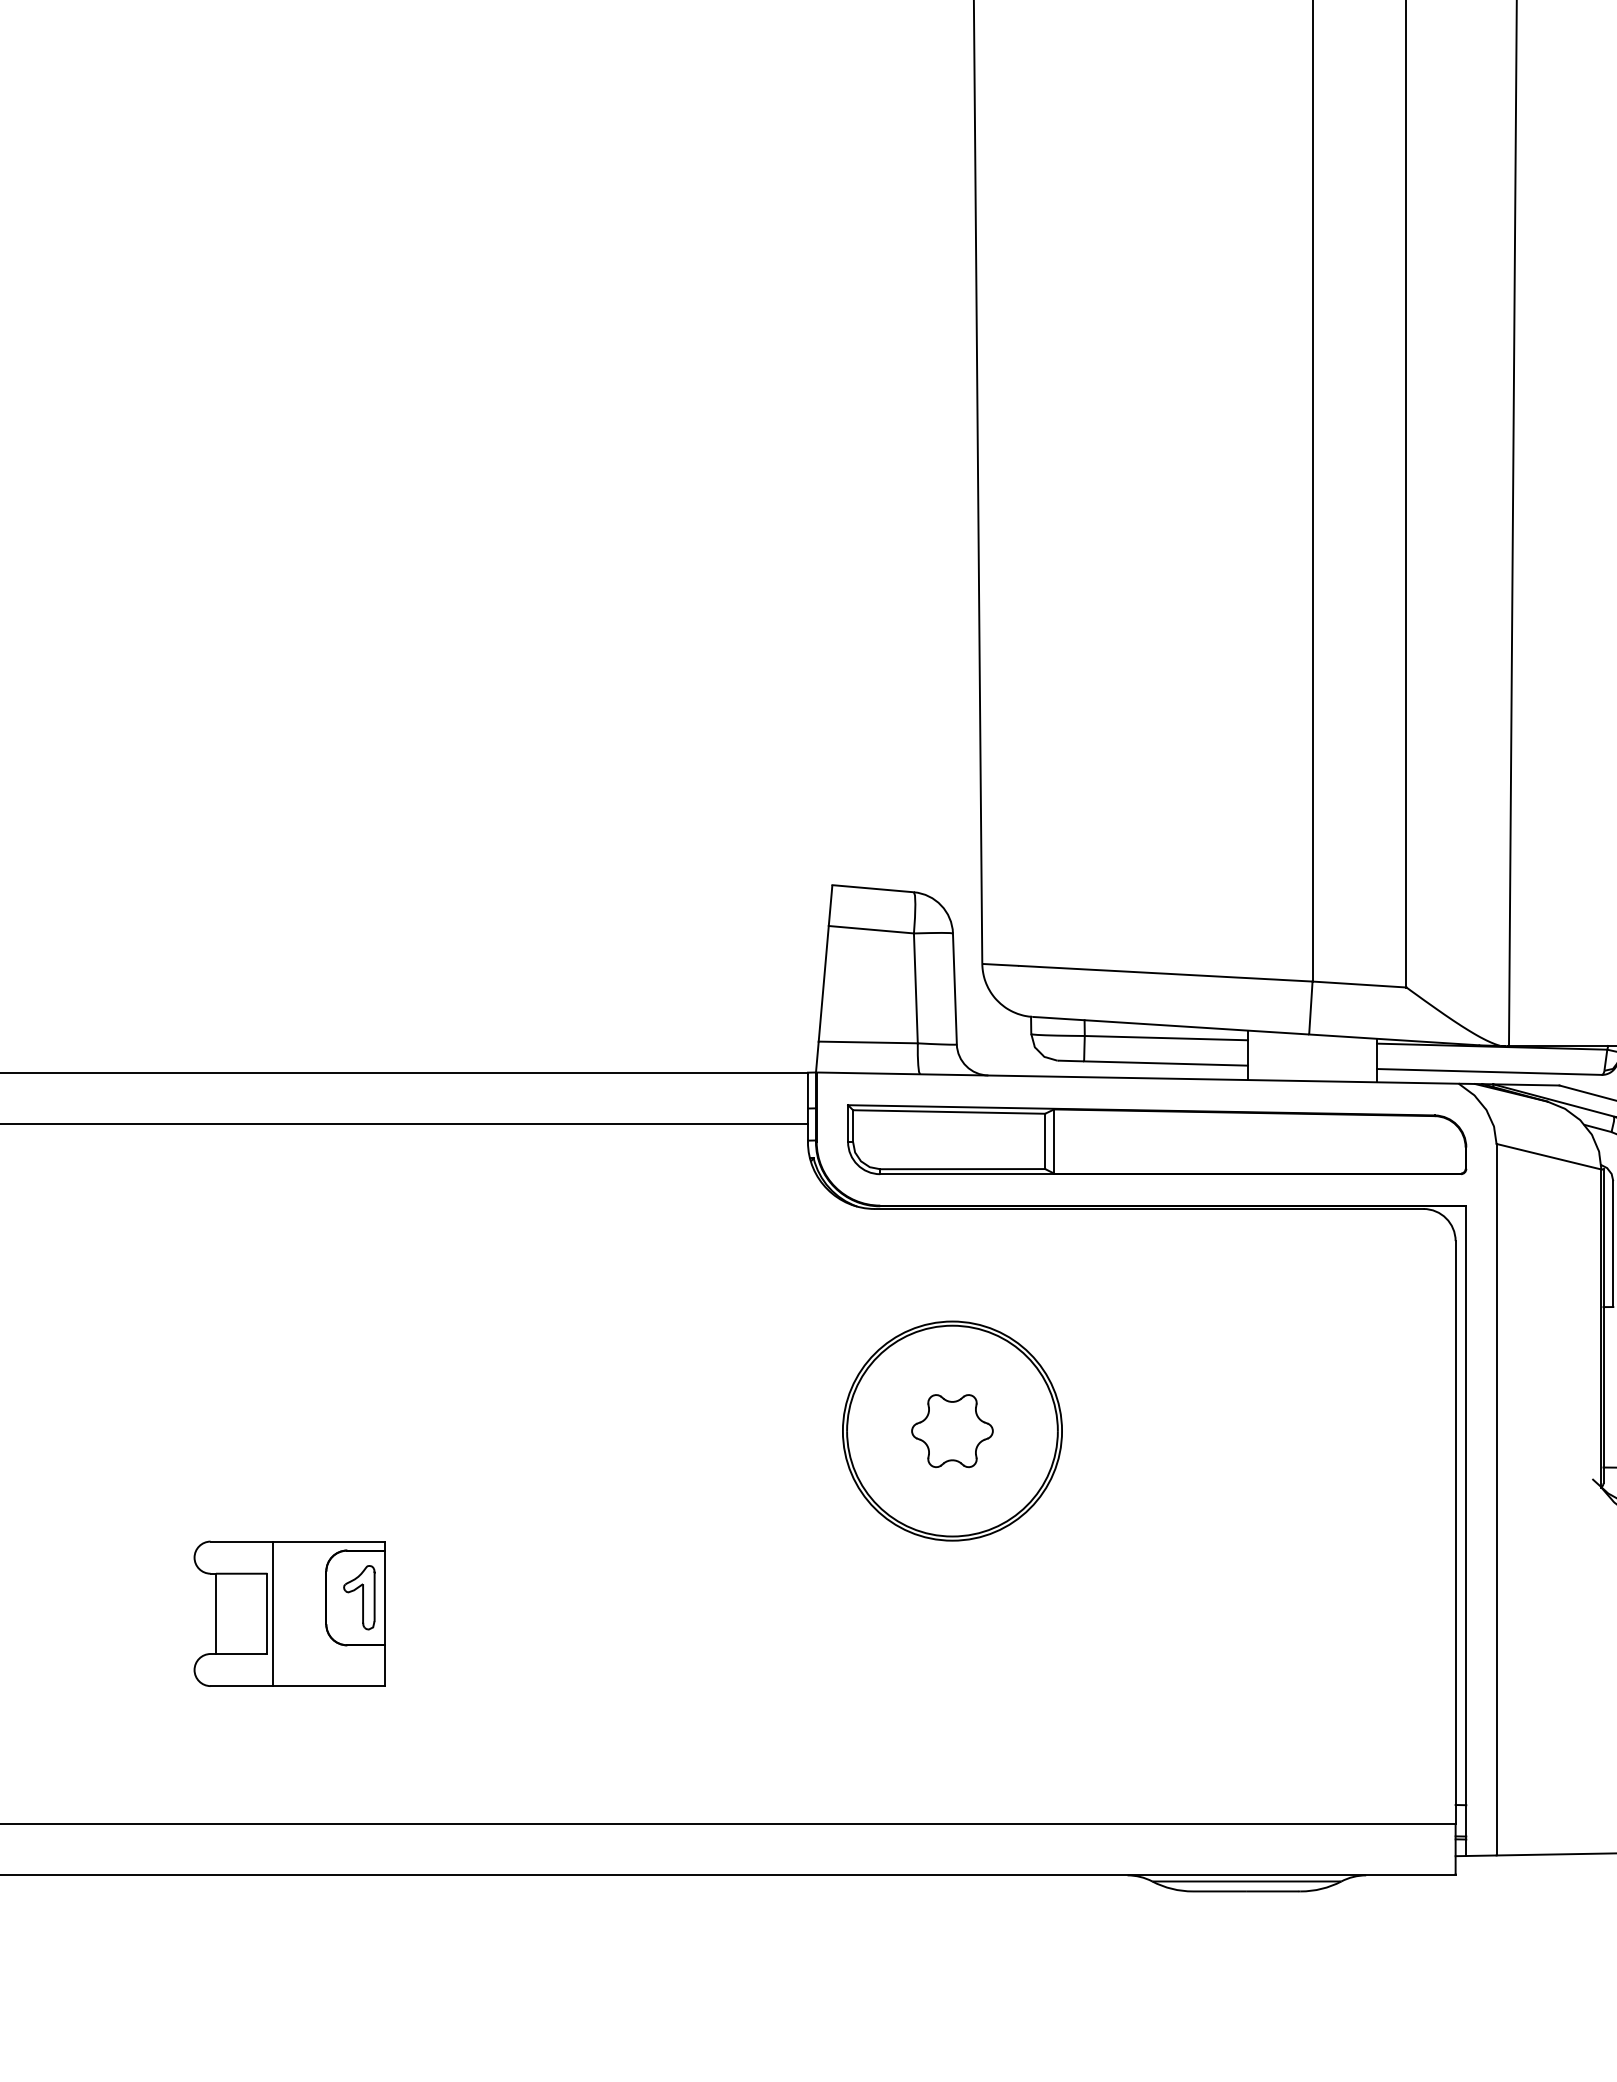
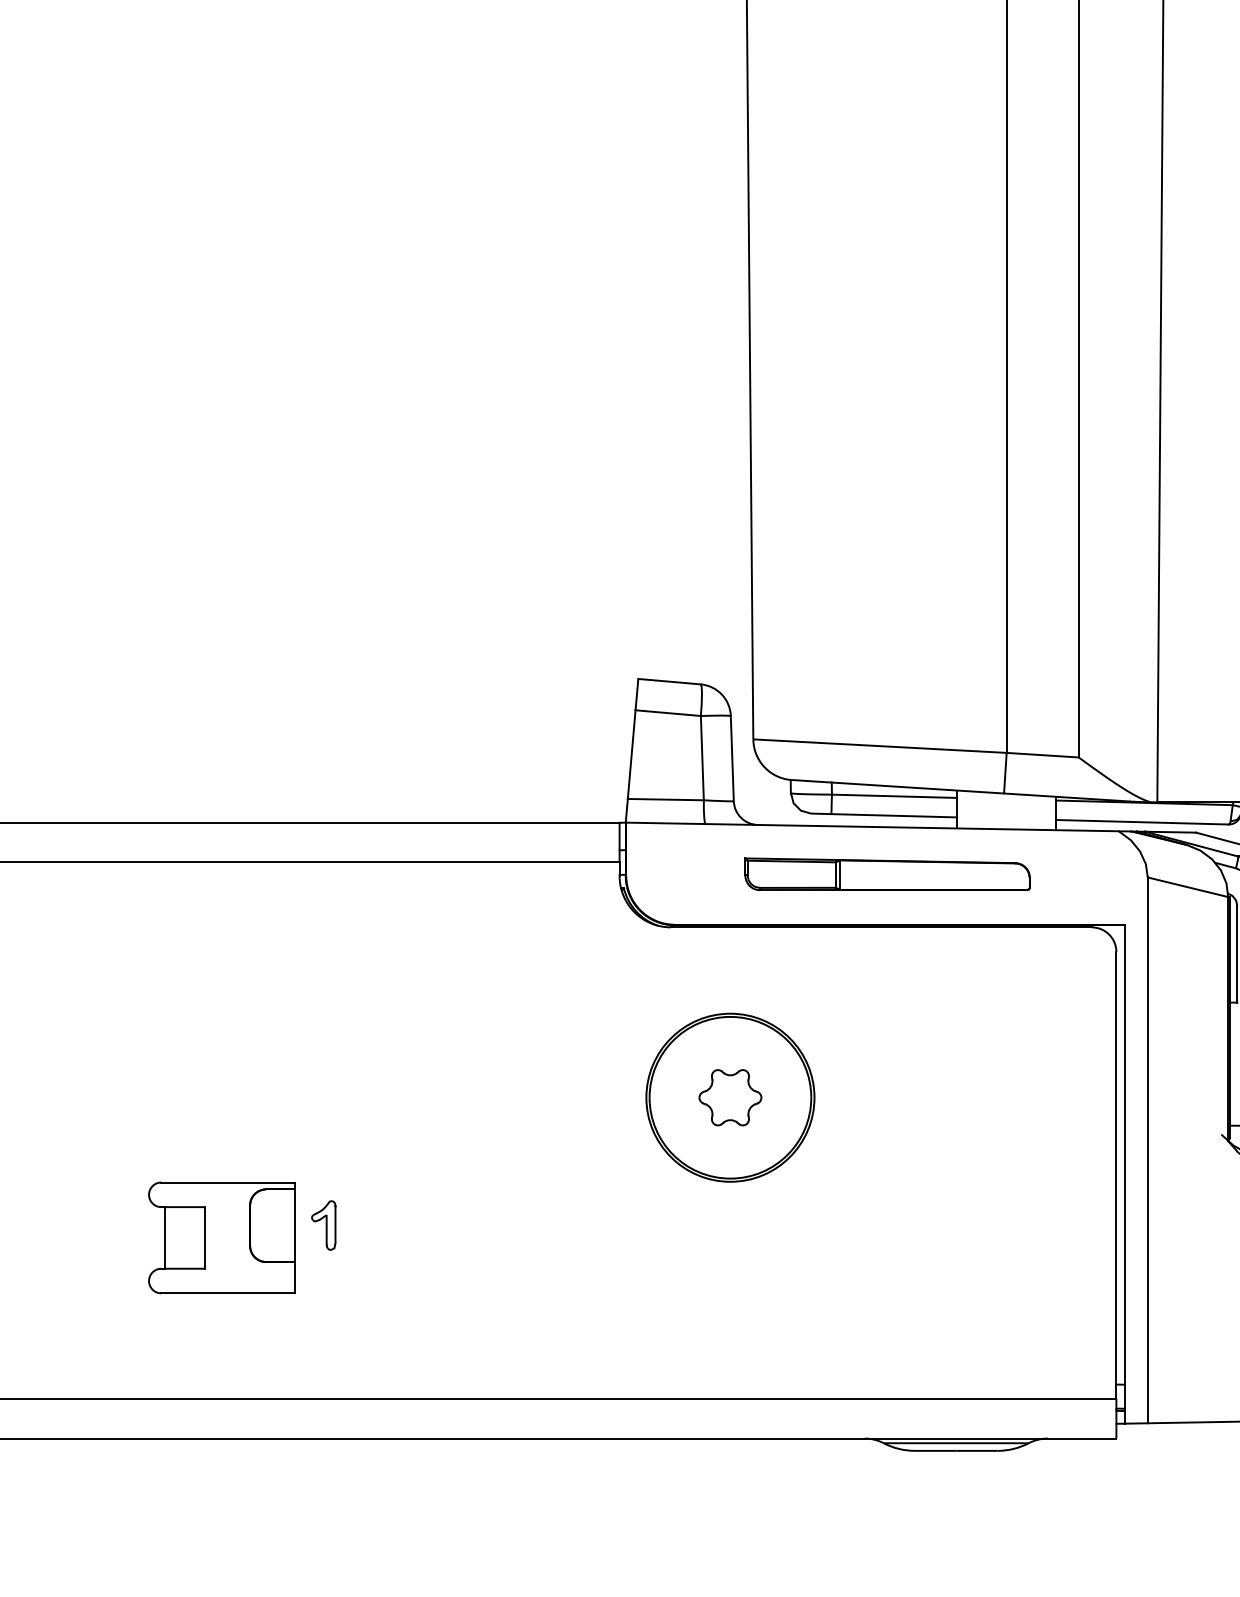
part: (1157, 1139) -> (887, 874), size x0.6
part: (359, 1597) -> (323, 1225), moved
line: (272, 1613) -> (208, 1237), removed

